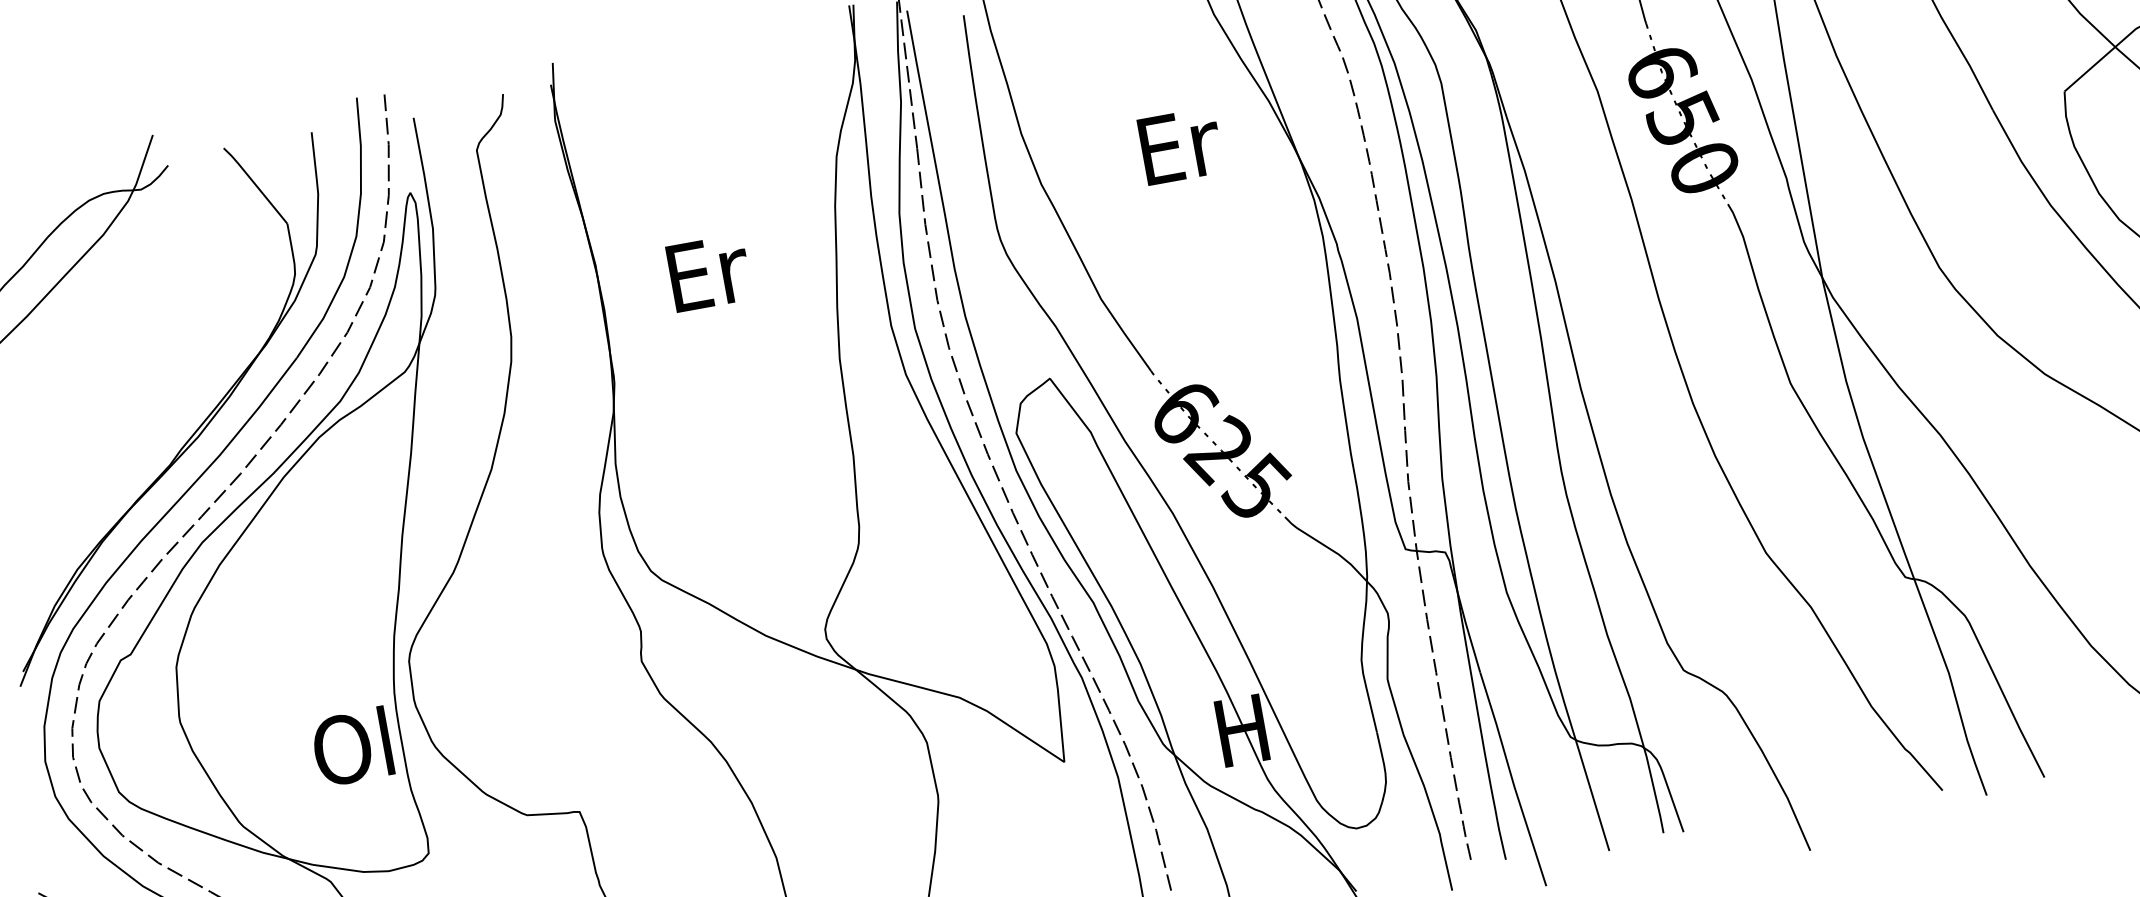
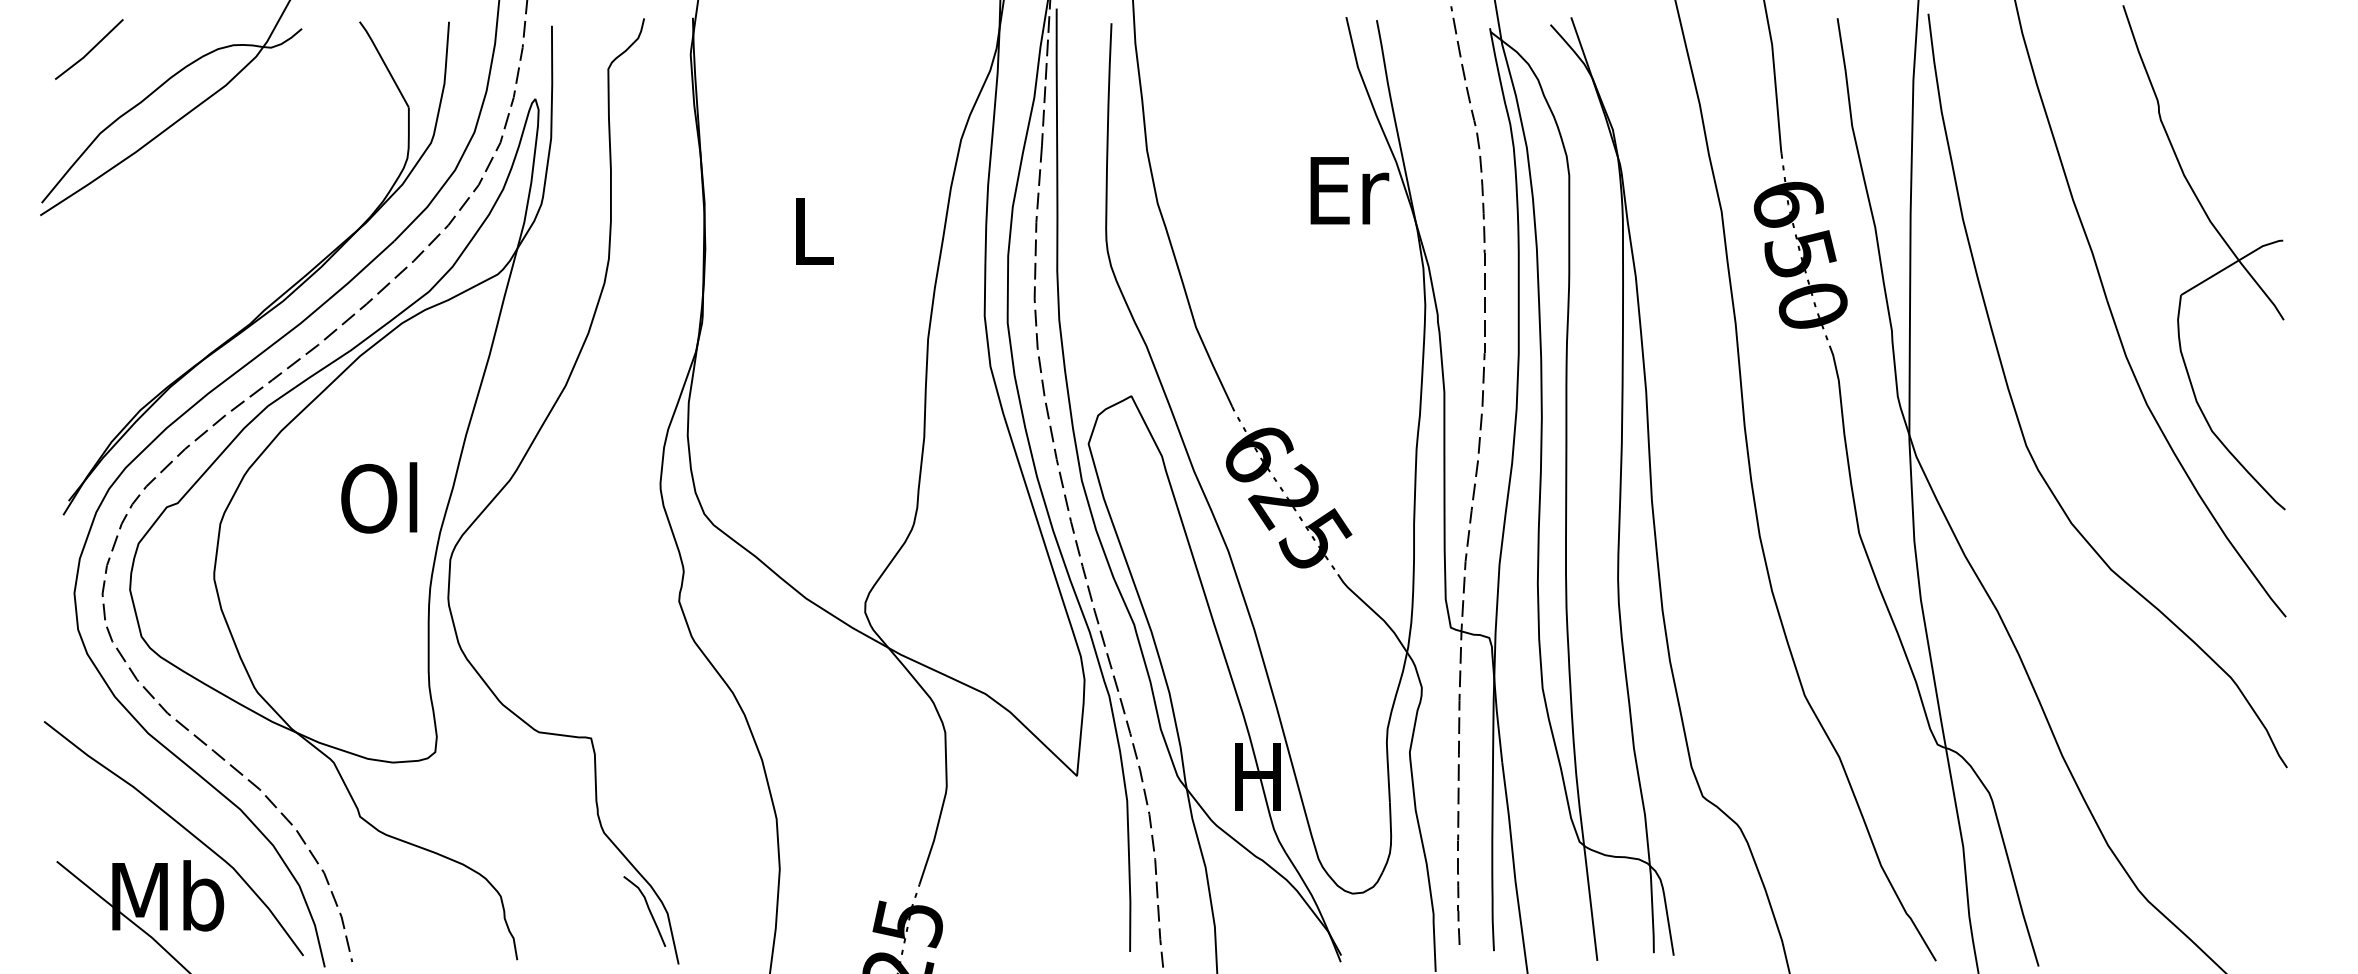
text: (1180, 145) -> (1349, 190), moved
text: (709, 272) -> (815, 230), Er -> L
text: (352, 746) -> (379, 497), moved

